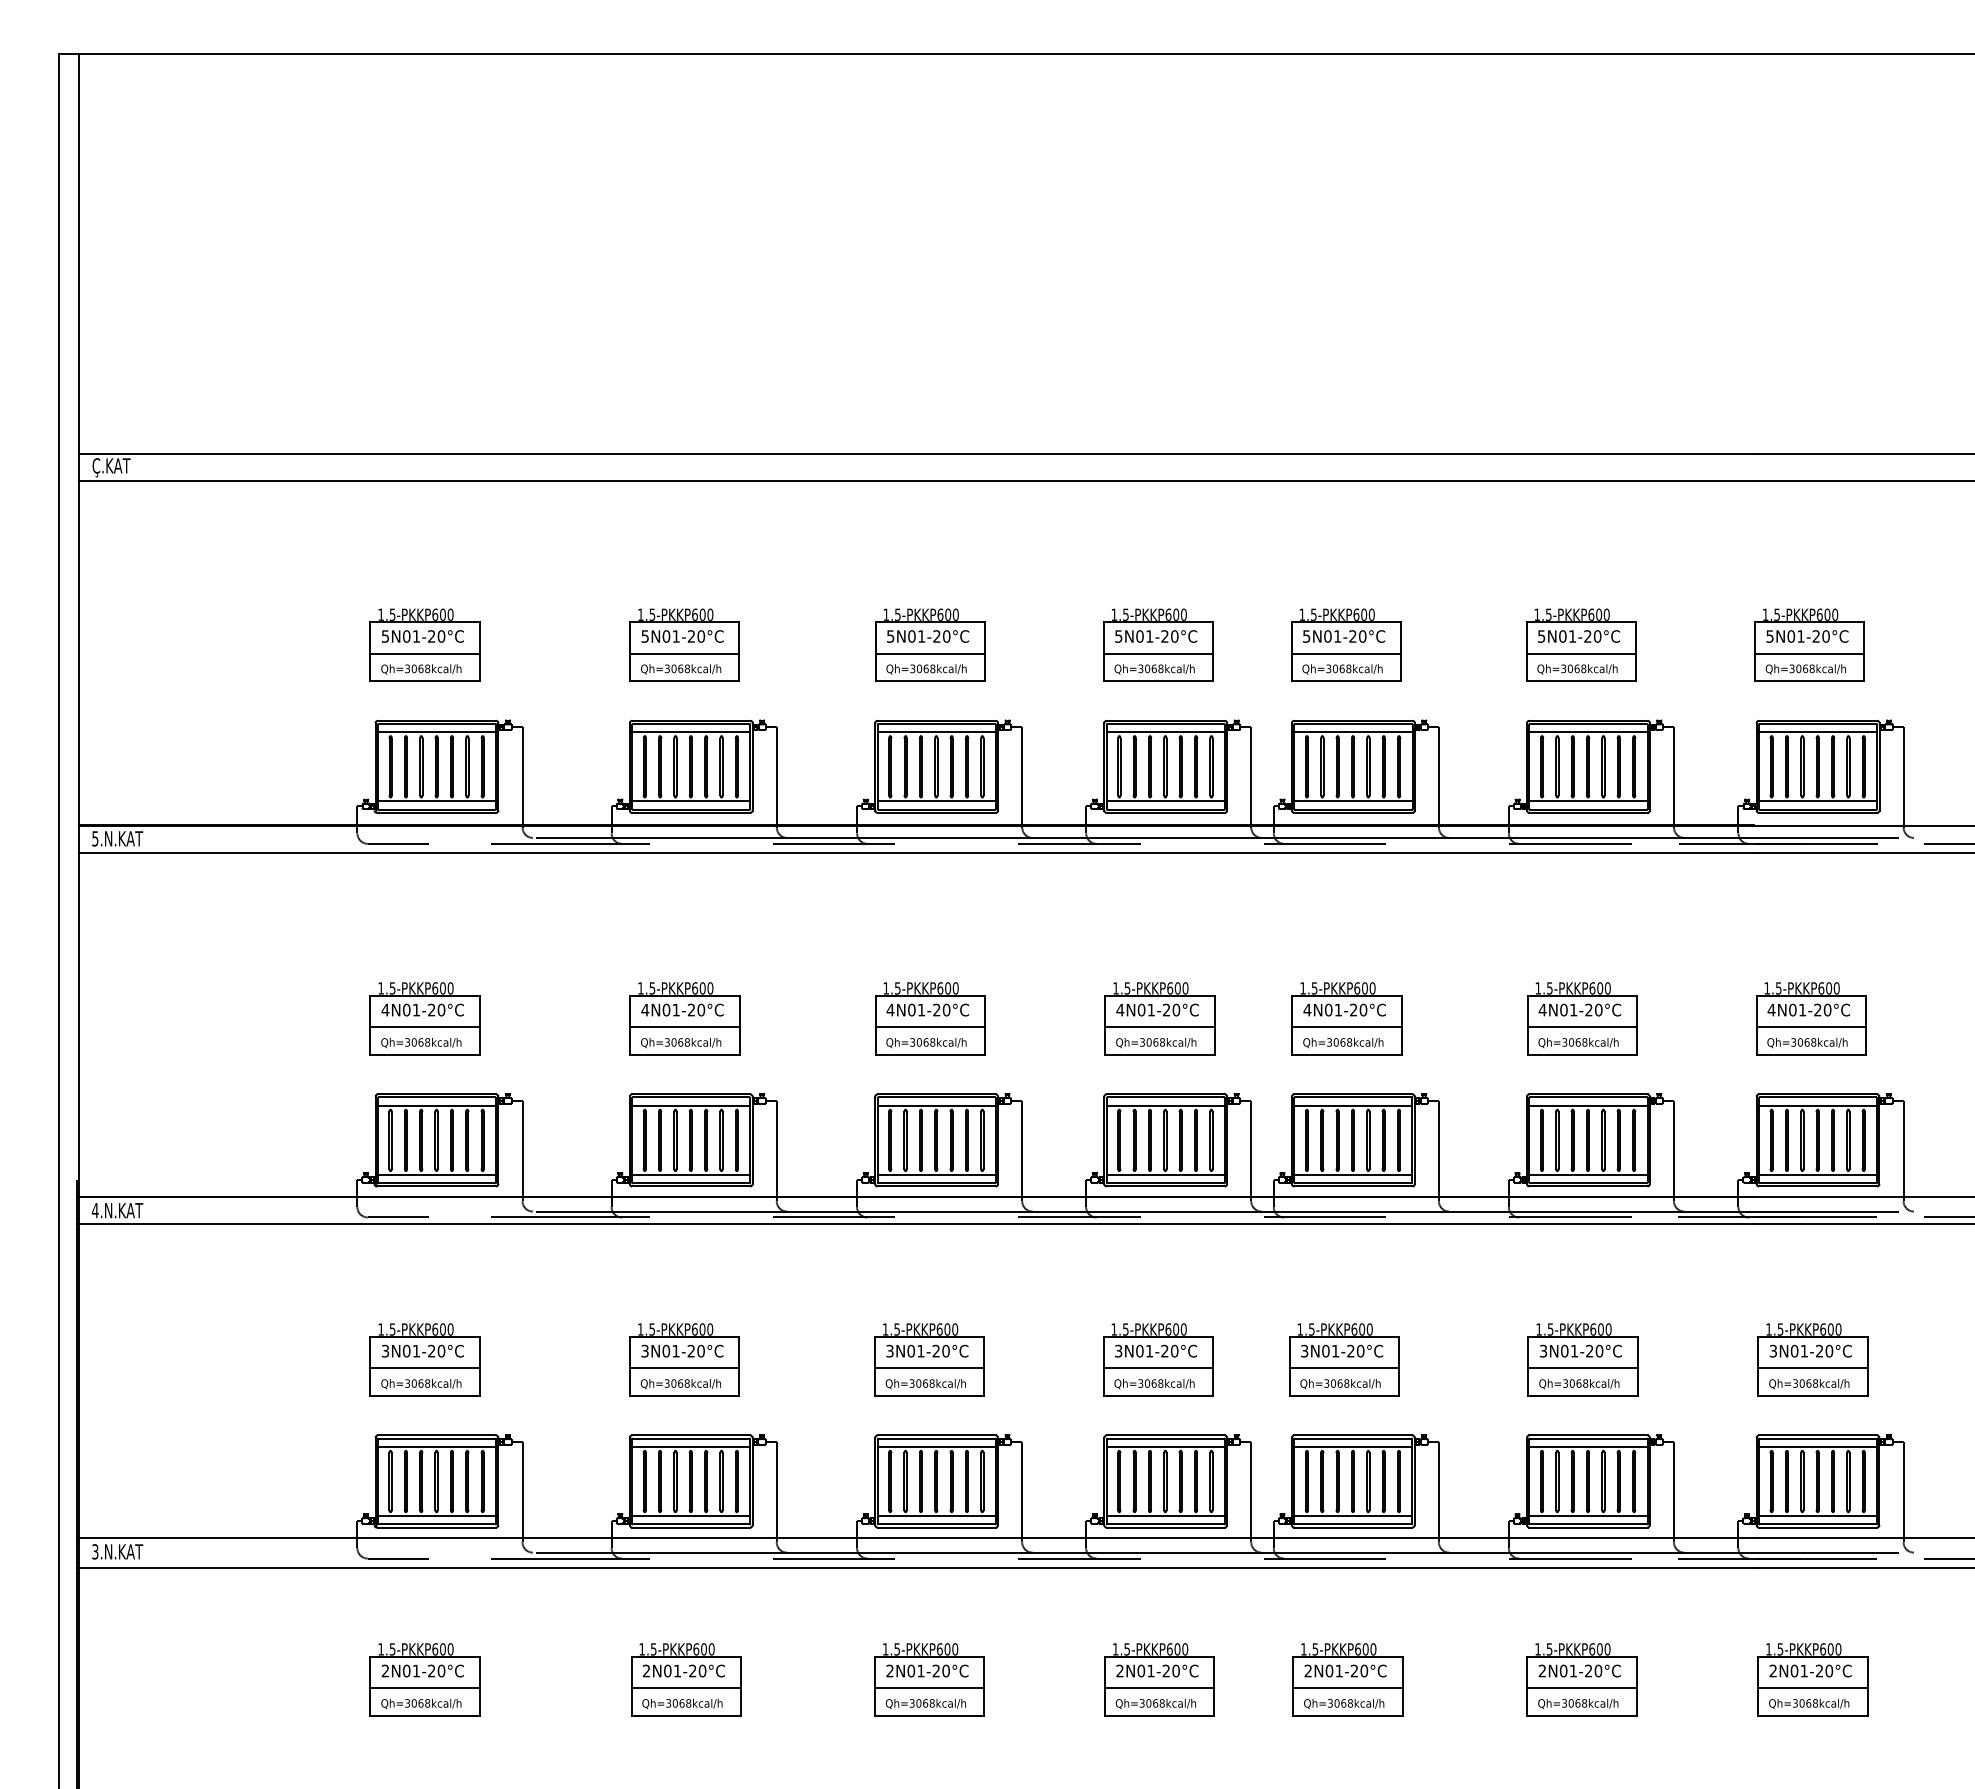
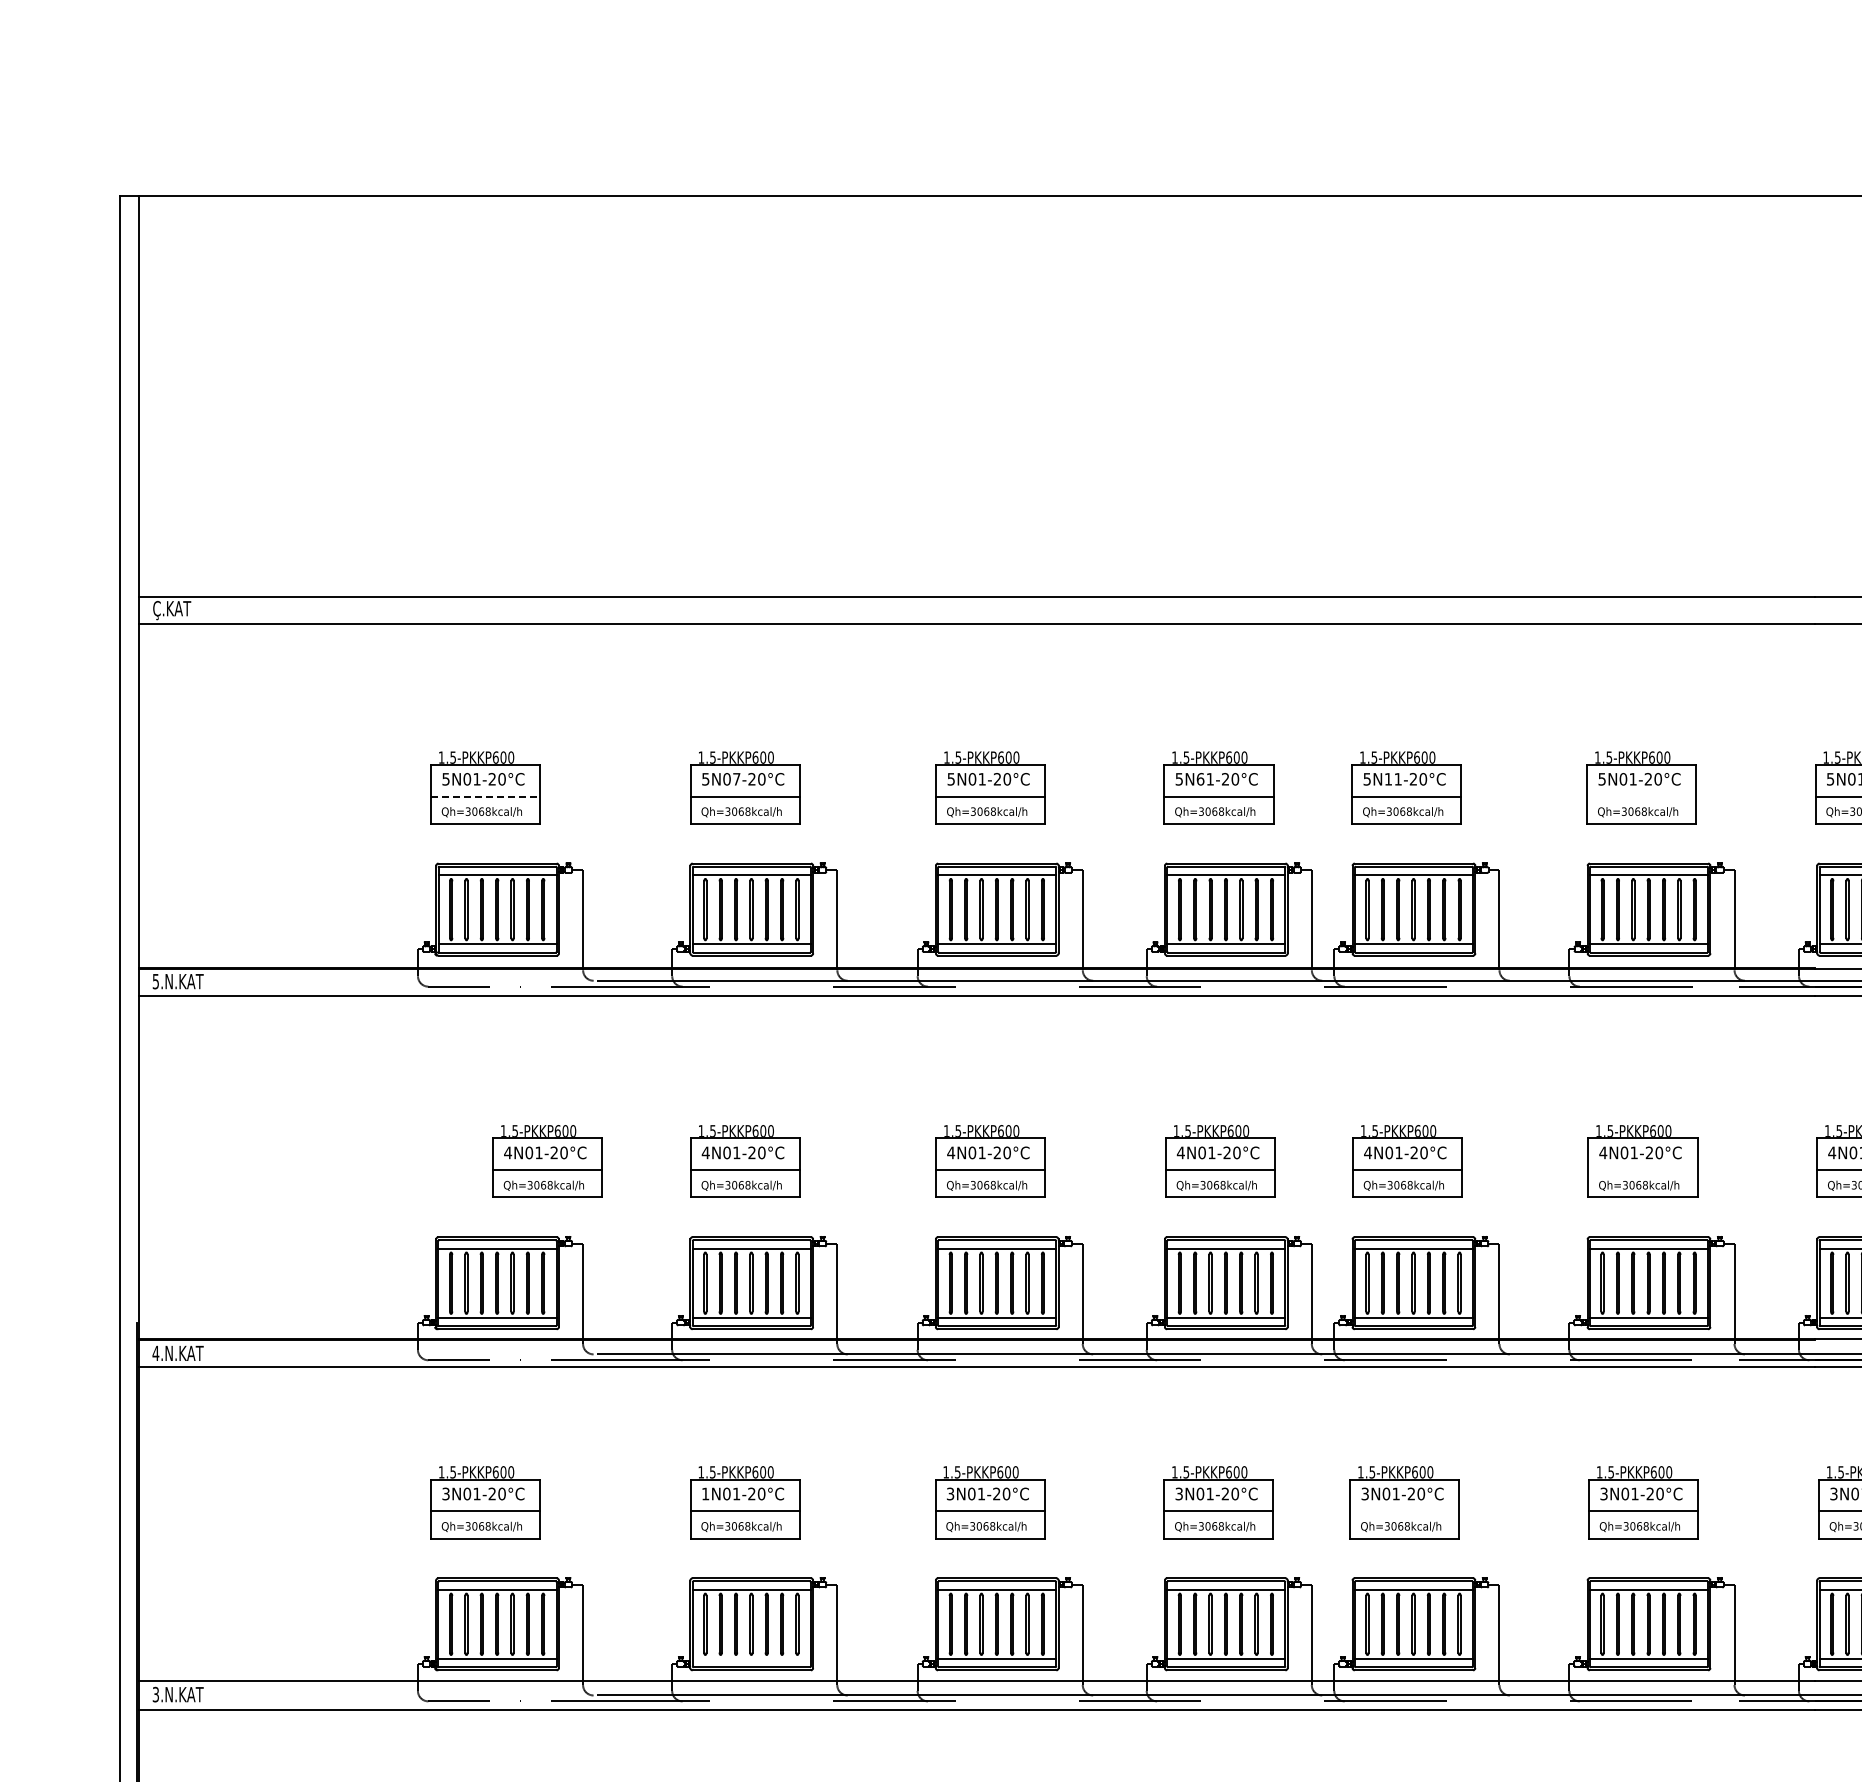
text: (675, 636) -> (736, 779), 5N01-20°C -> 5N07-20°C
text: (1139, 636) -> (1200, 779), 5N01-20°C -> 5N61-20°C
text: (1327, 636) -> (1388, 779), 5N01-20°C -> 5N11-20°C
line: (425, 653) -> (486, 796), solid -> dashed
line: (1580, 653) -> (1641, 796), removed
part: (424, 1018) -> (547, 1161), moved
line: (1581, 1027) -> (1642, 1170), removed
text: (644, 1350) -> (705, 1493), 3N01-20°C -> 1N01-20°C
line: (1343, 1368) -> (1404, 1511), removed
line: (691, 1516) -> (752, 1659), removed

